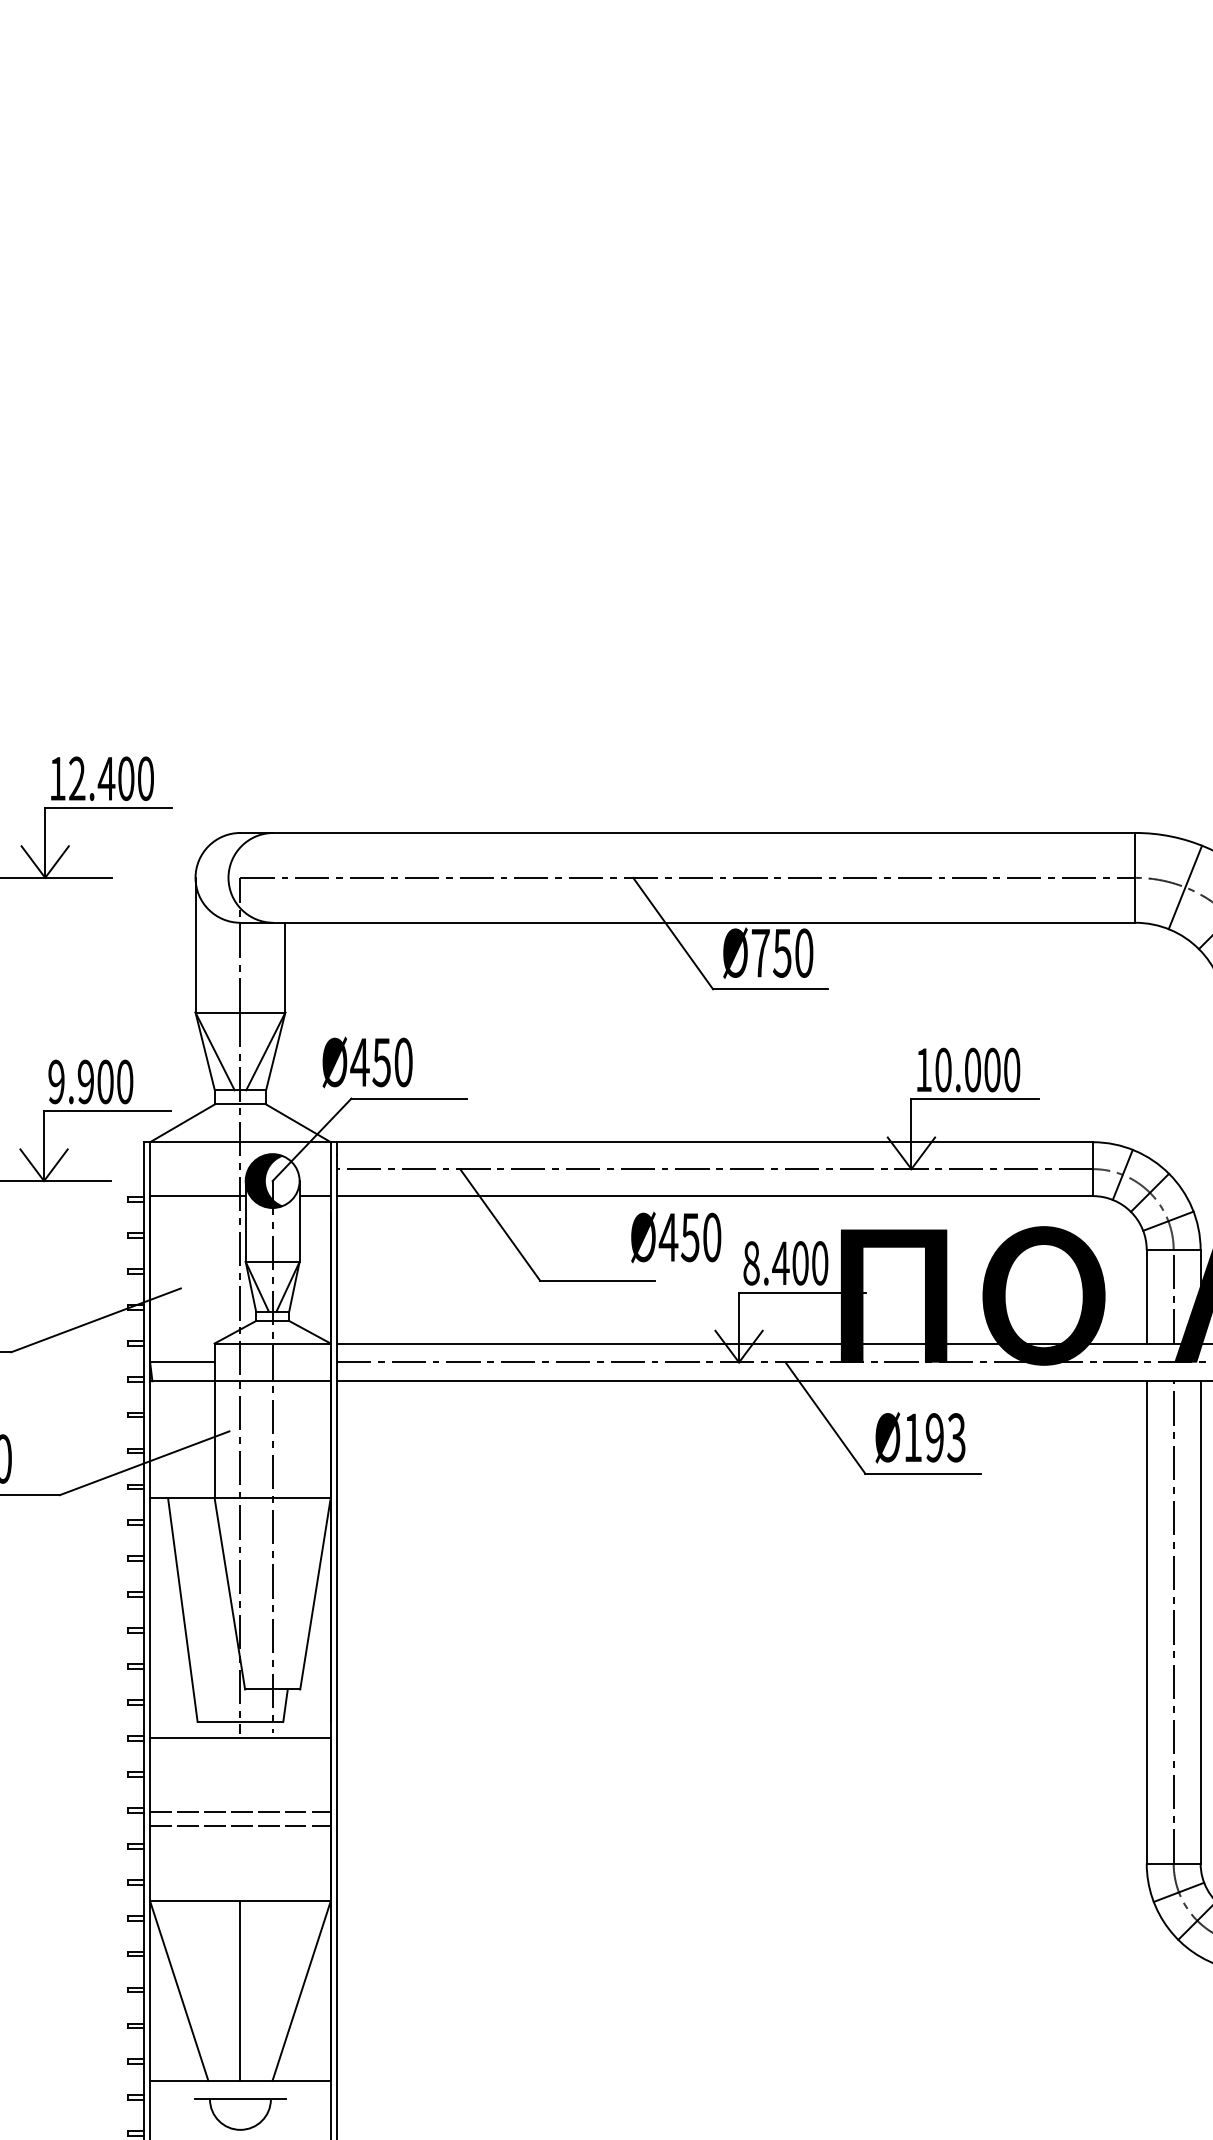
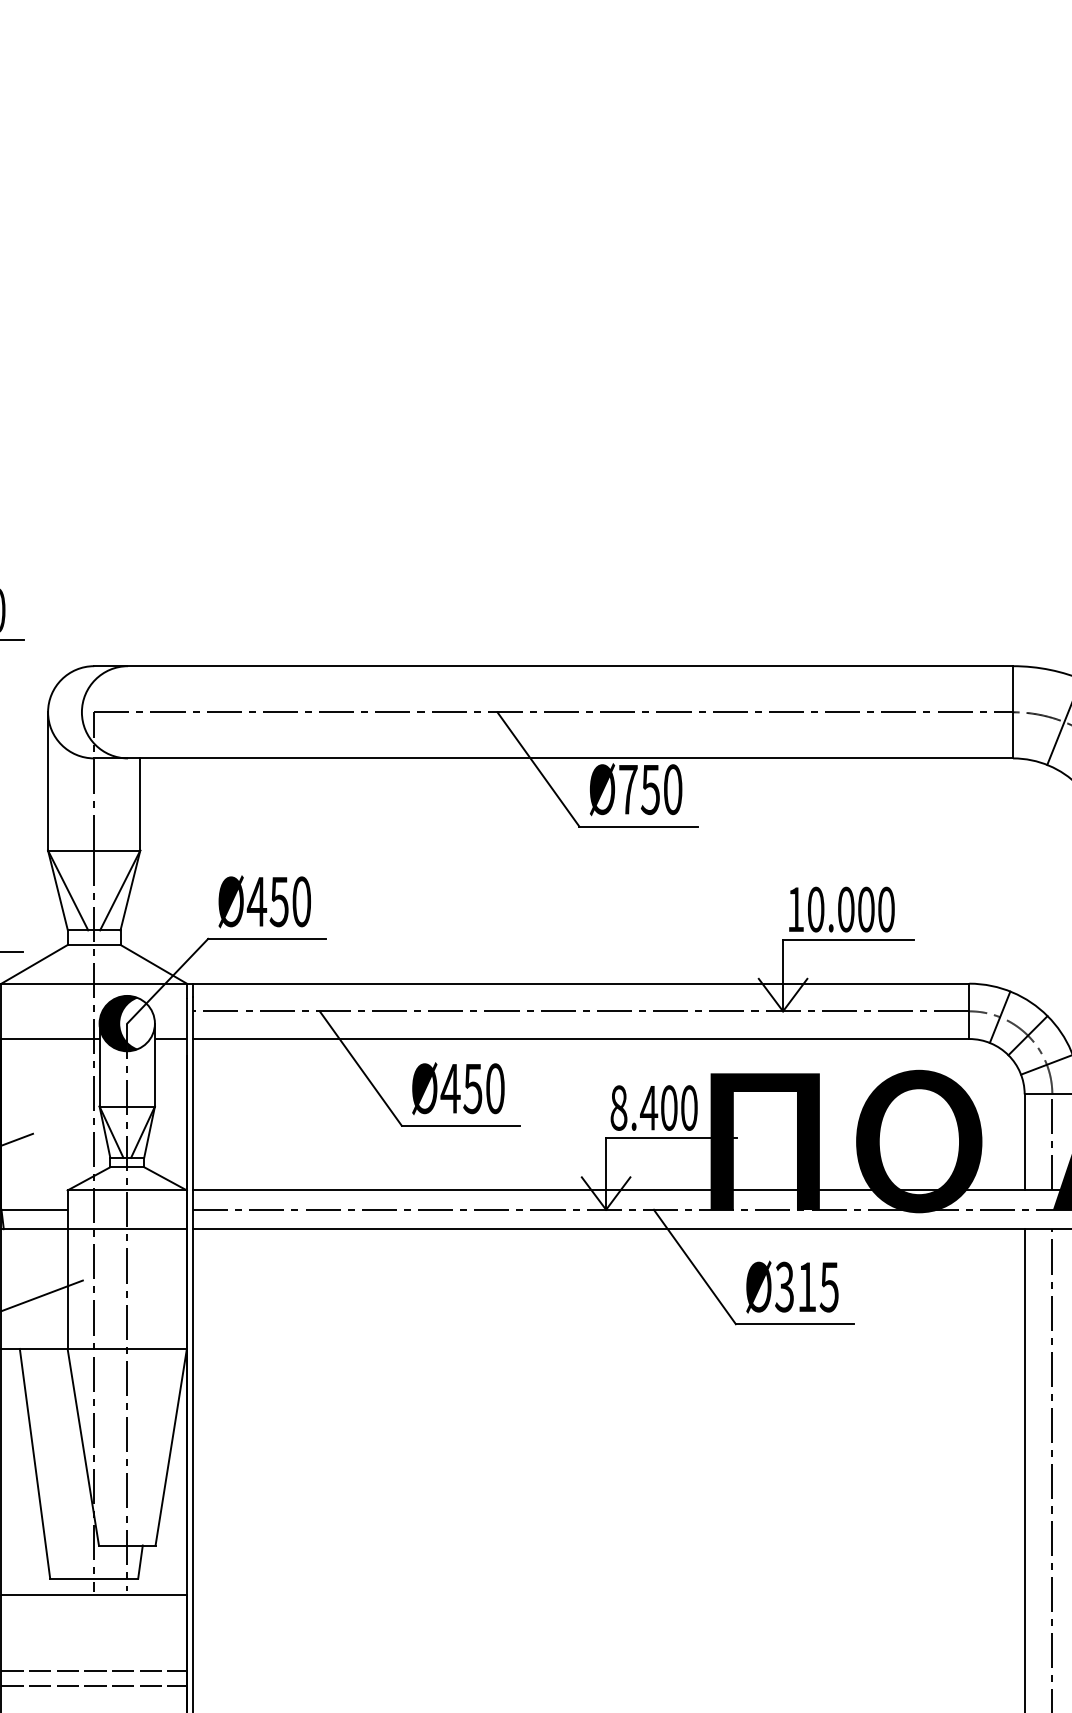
text: (367, 1062) -> (264, 901), moved
text: (676, 1237) -> (458, 1088), moved
text: (934, 1437) -> (806, 1286), Ø193 -> Ø315

